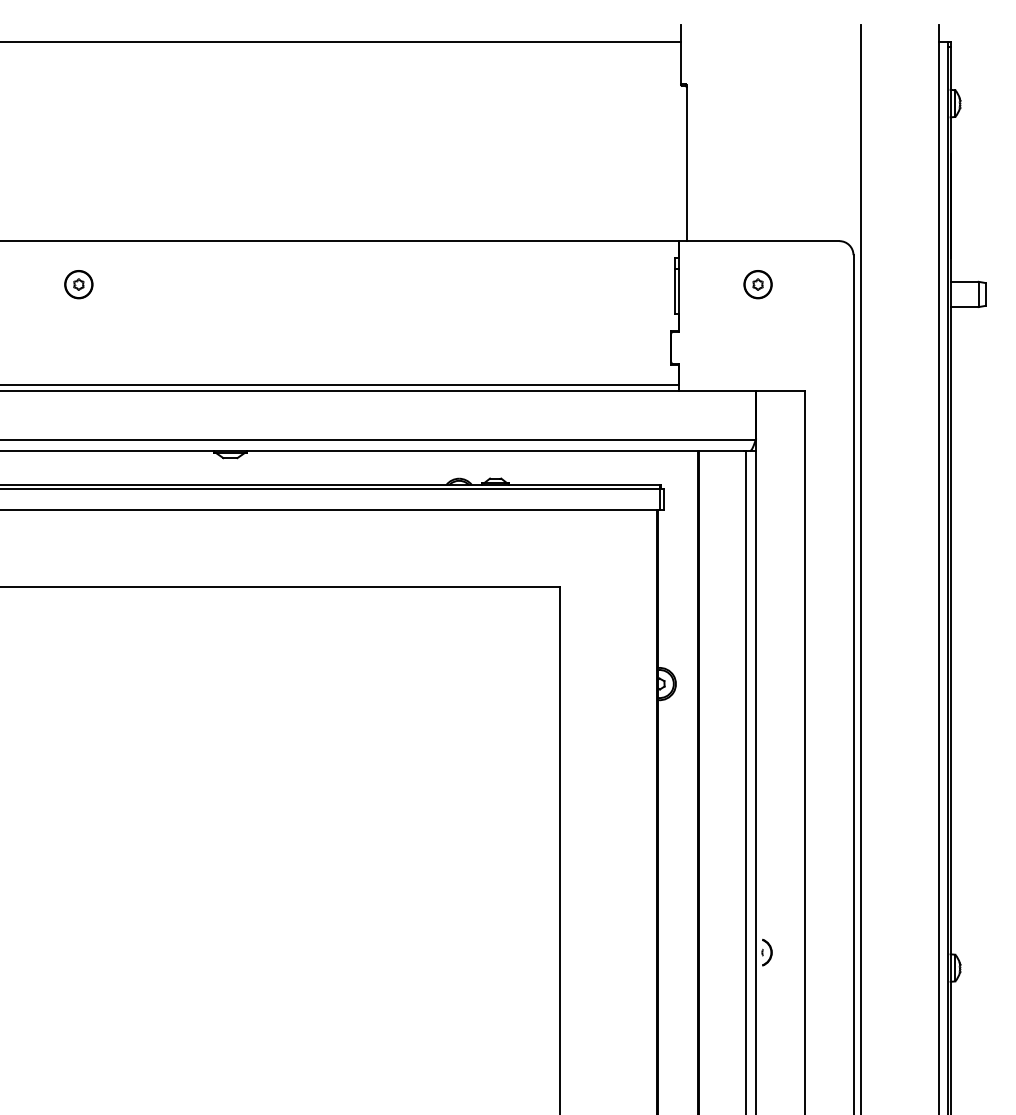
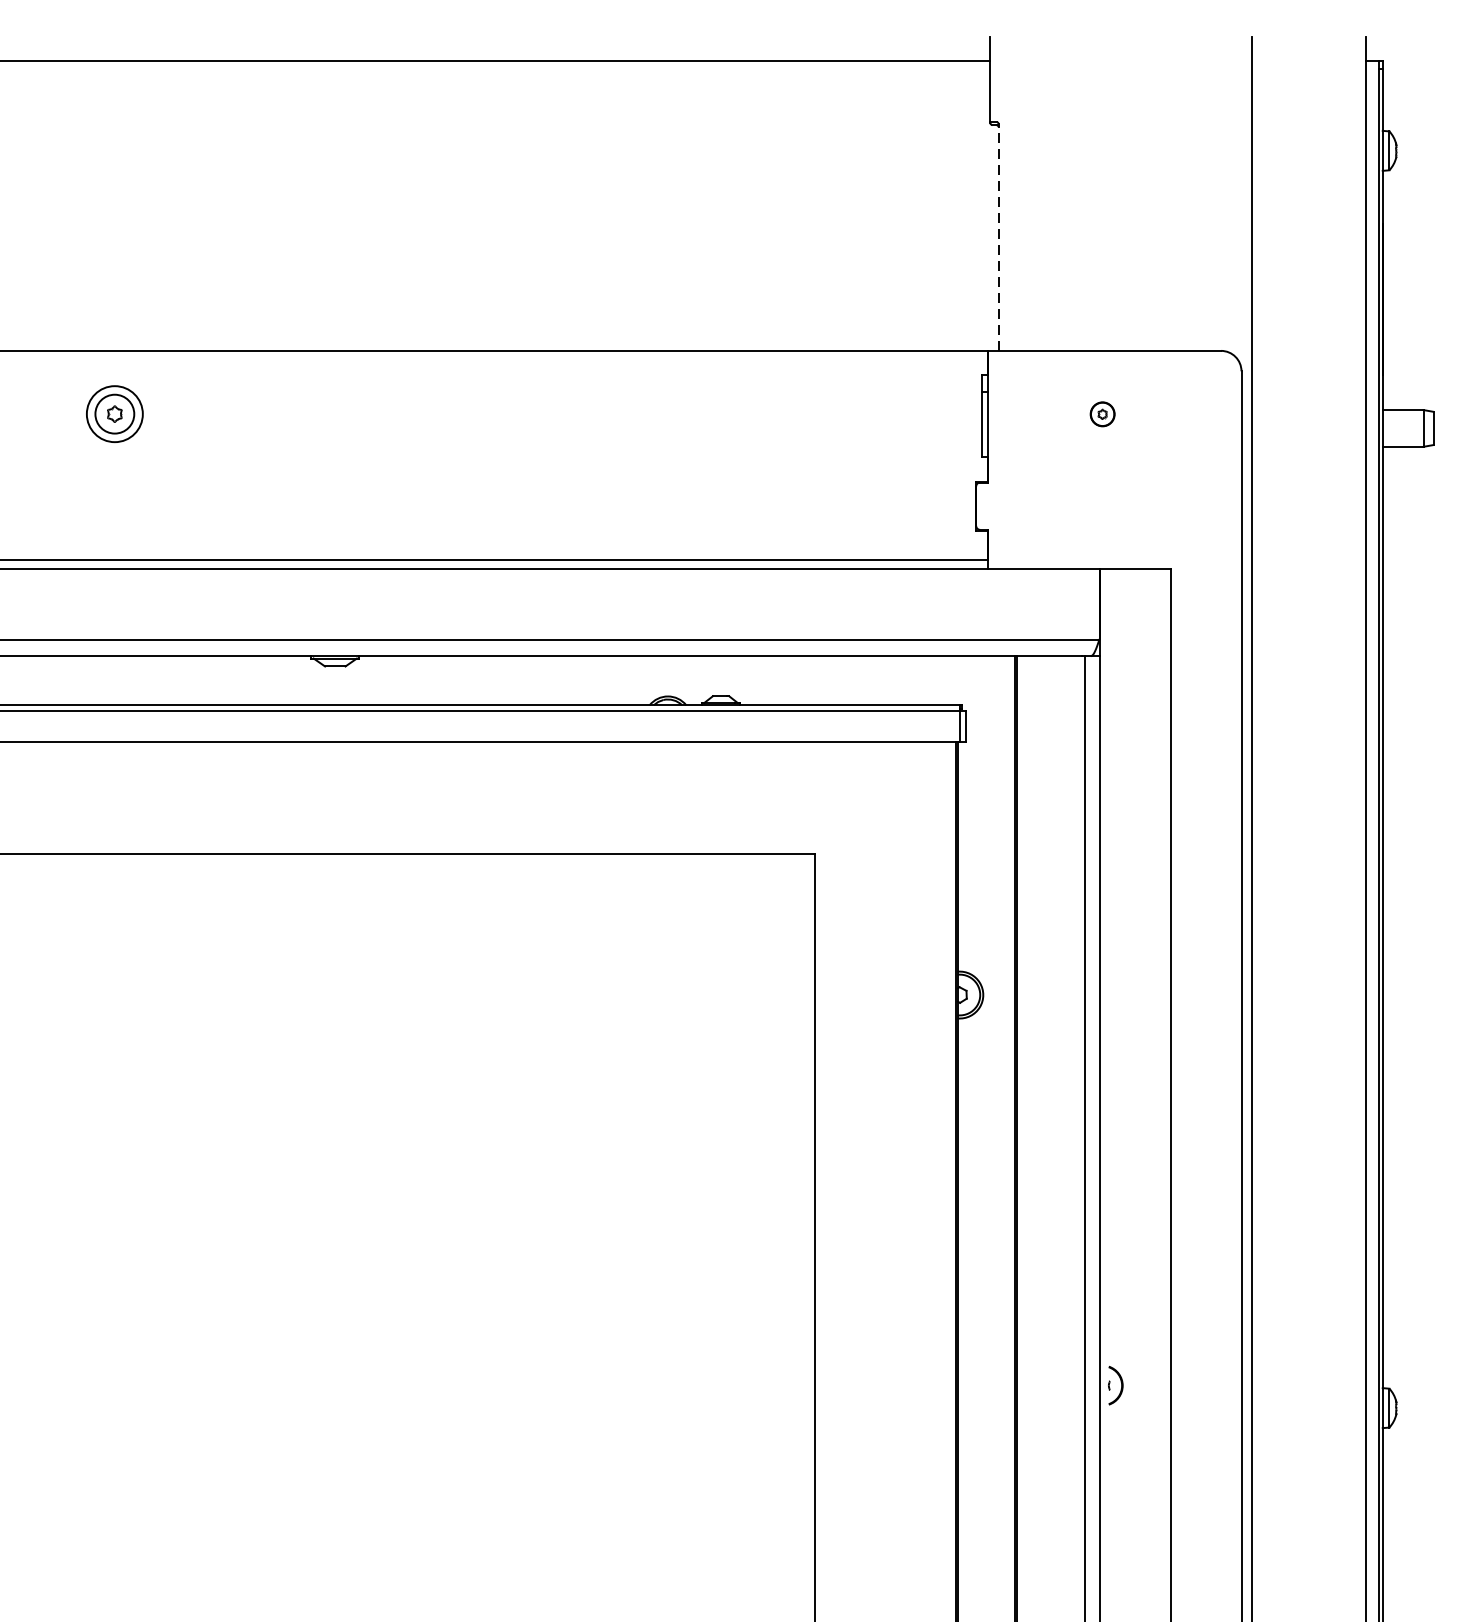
line: (686, 164) -> (998, 239), solid -> dashed
circle: (78, 284) -> (114, 413), size x1.4
part: (757, 284) -> (1101, 413), size x0.6

